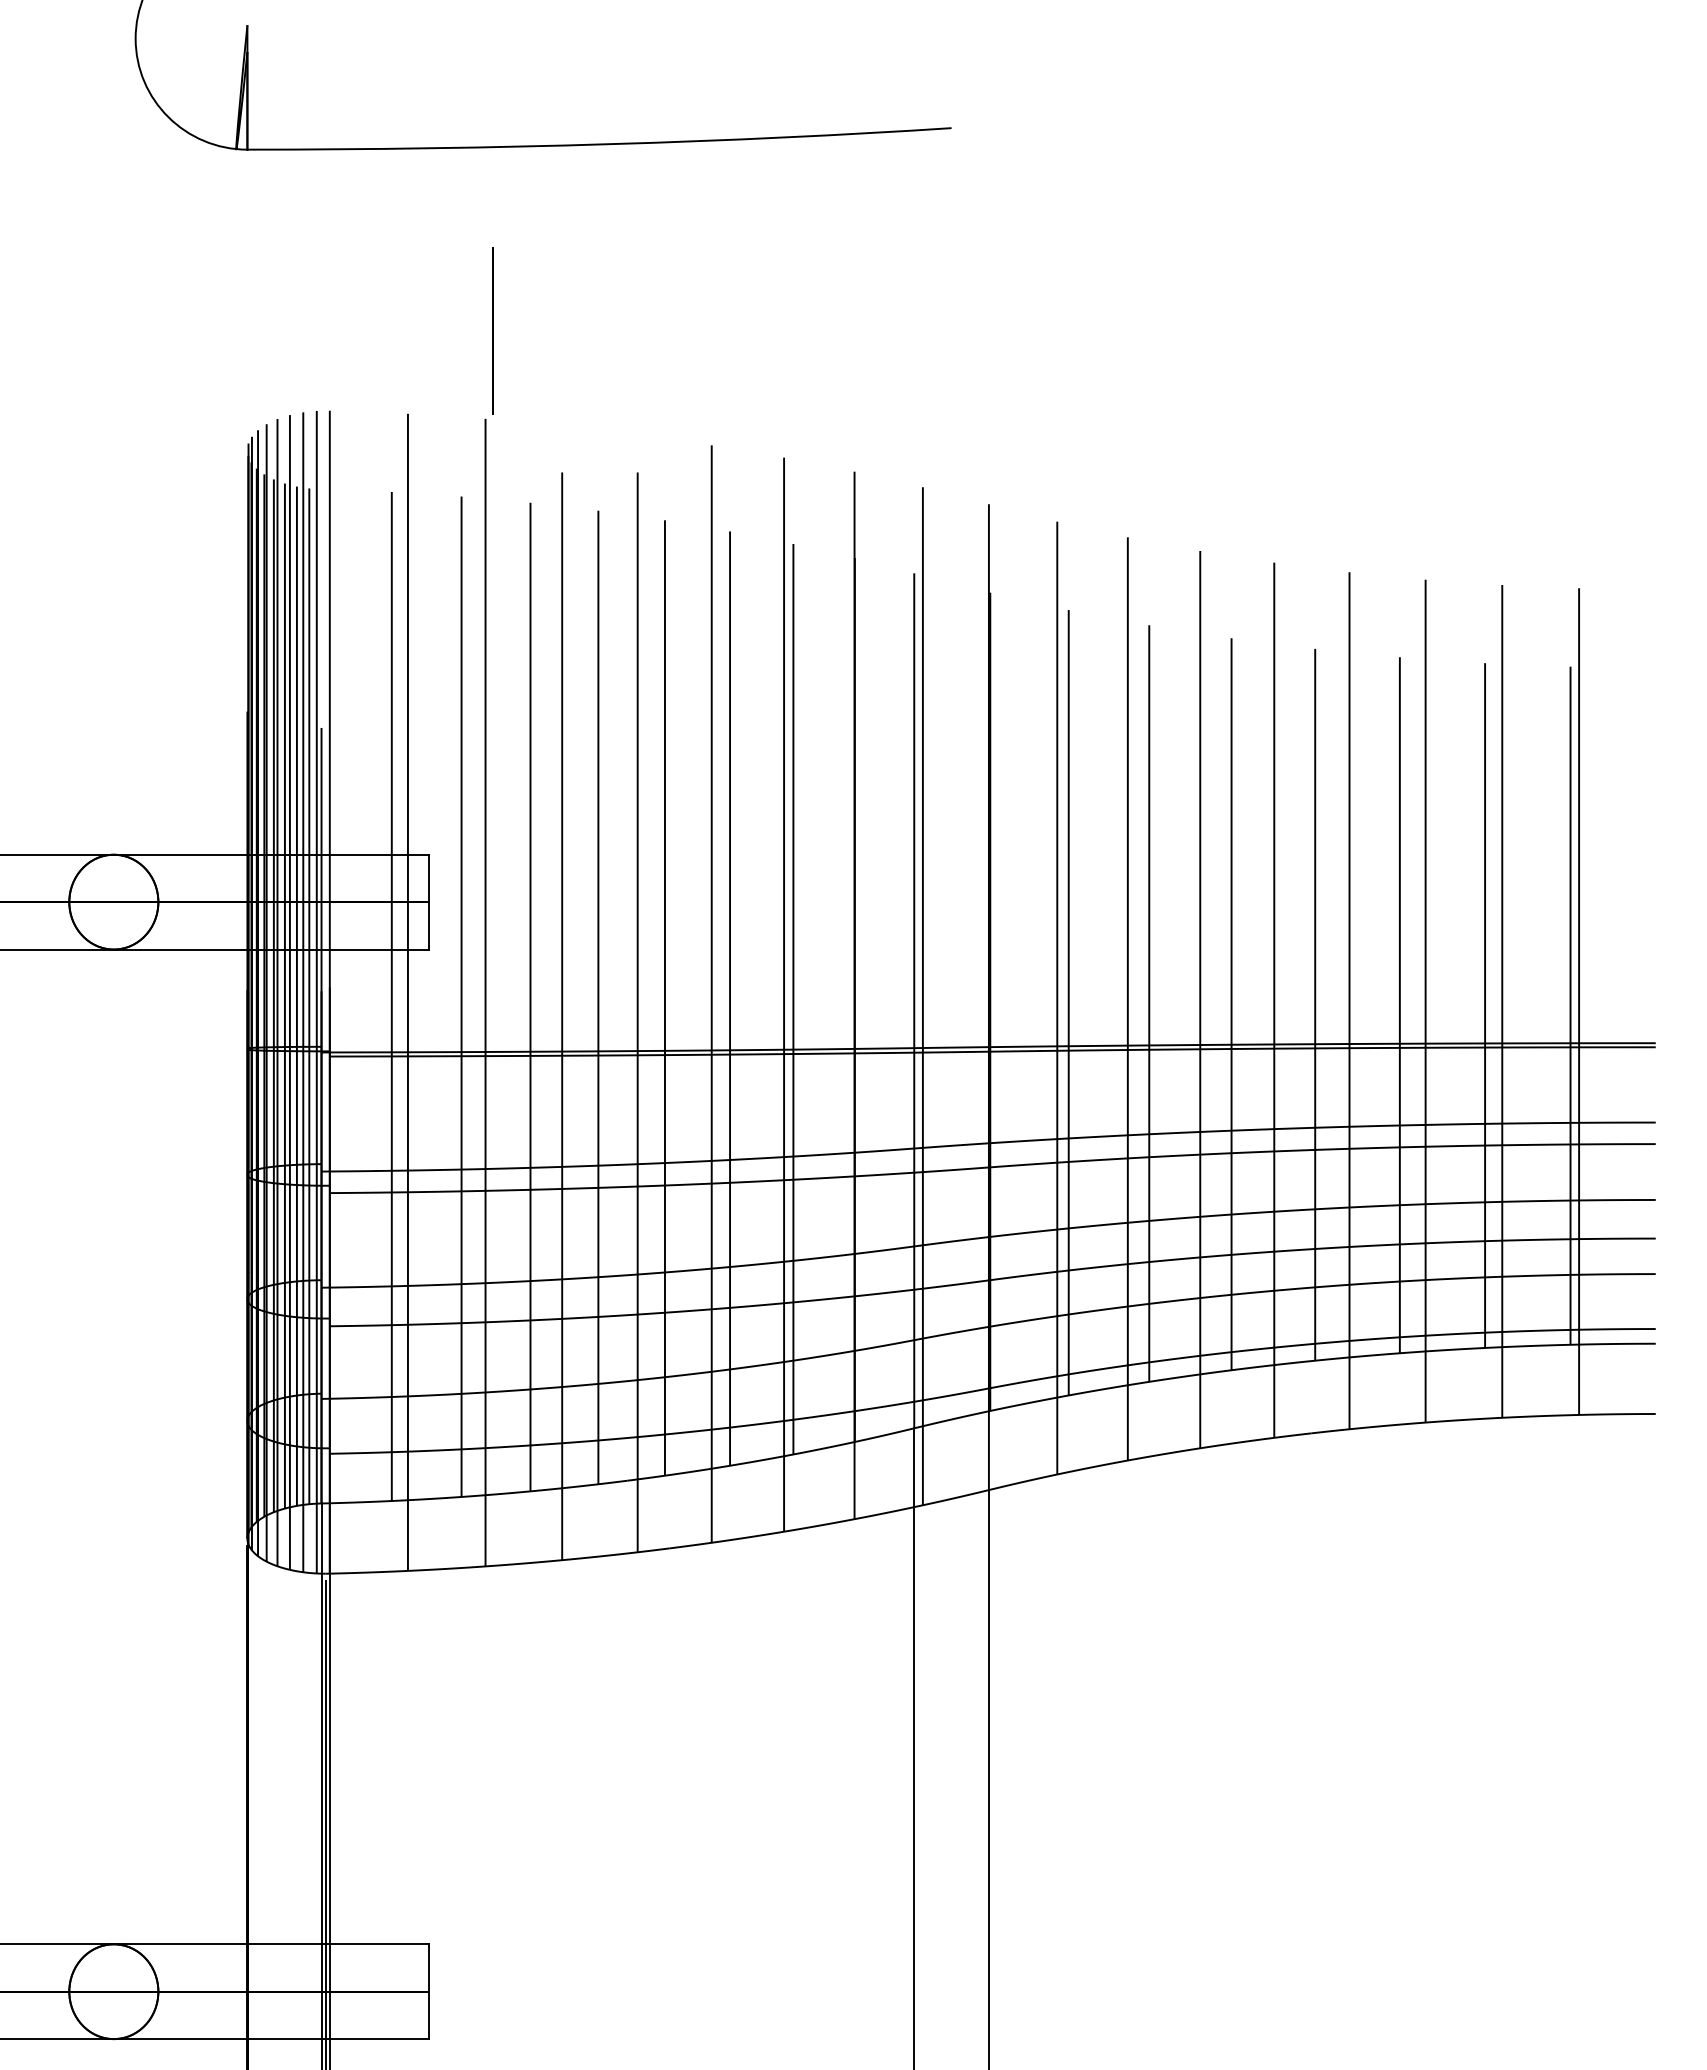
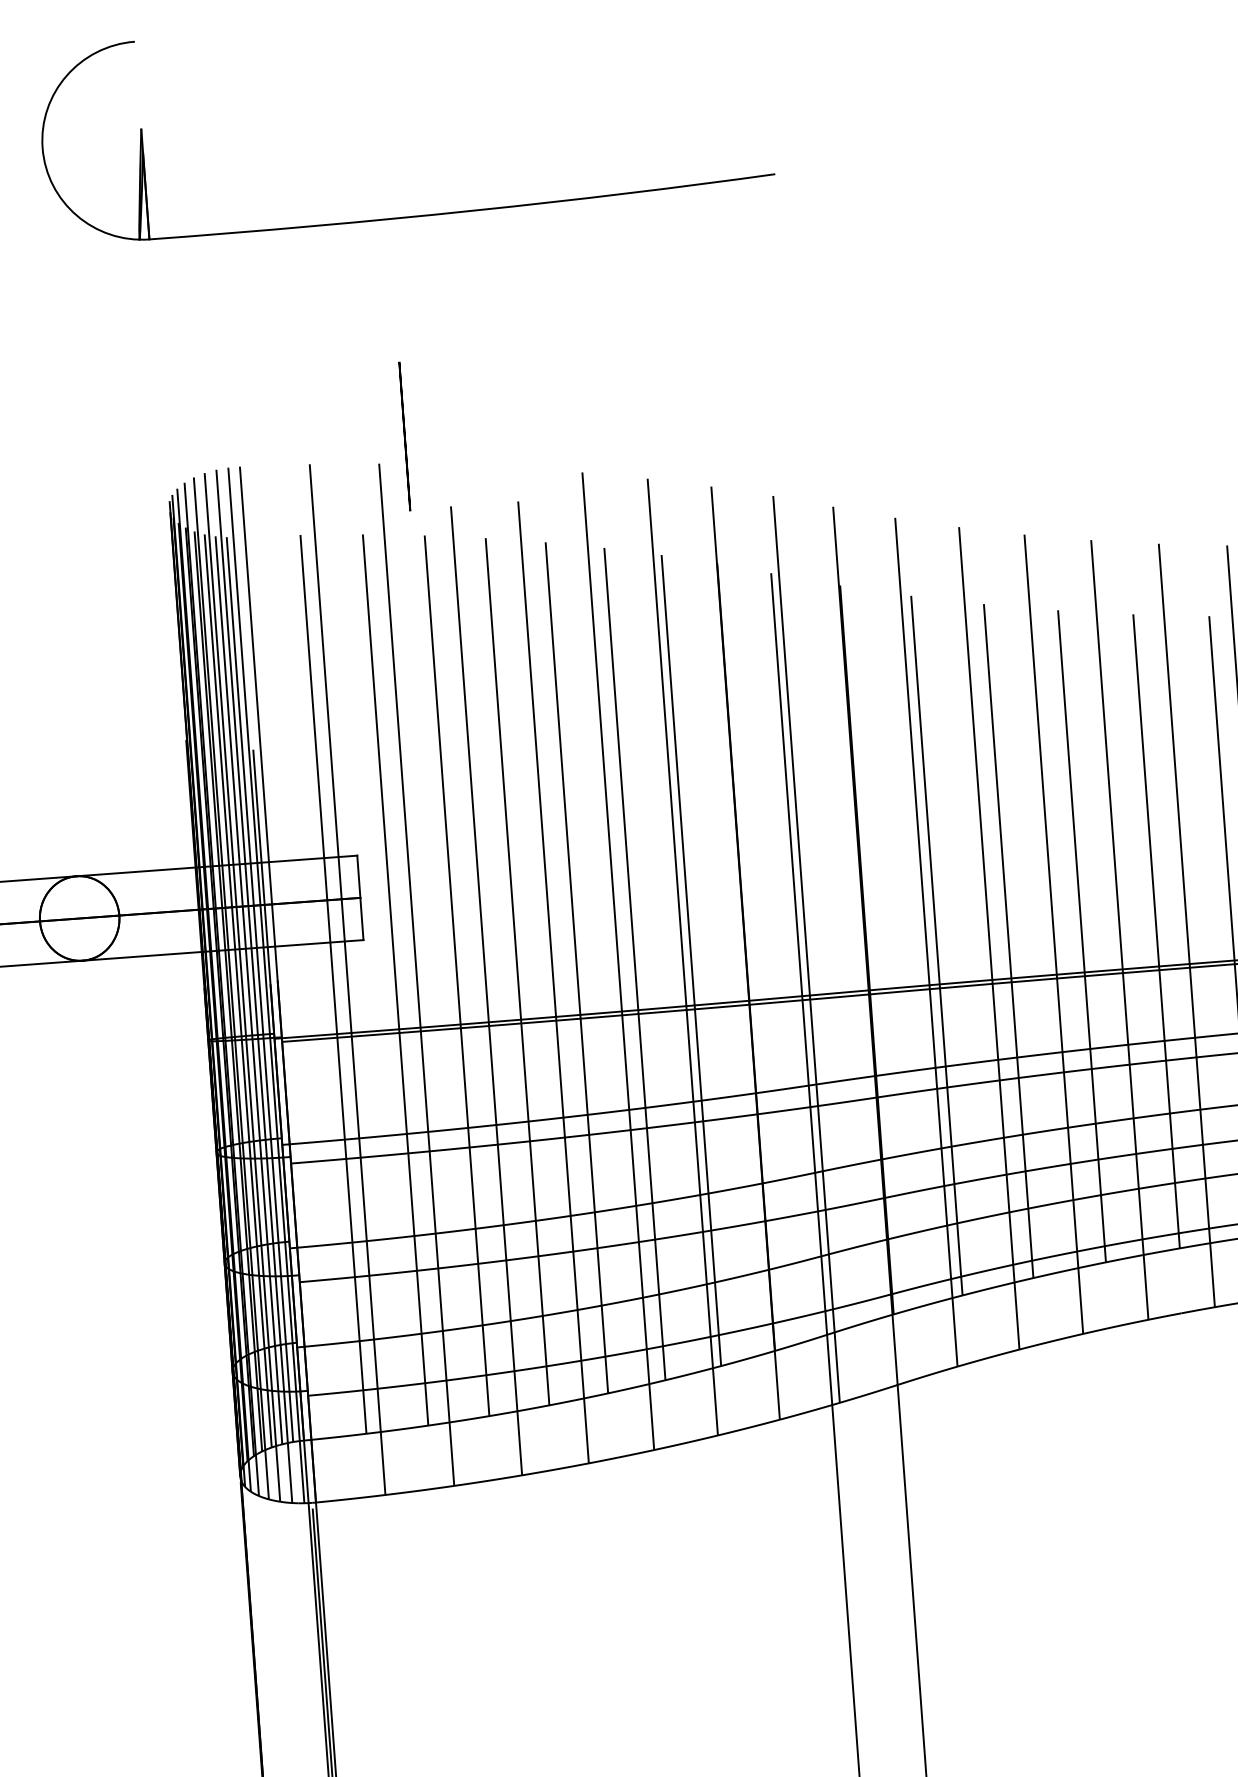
line: (492, 330) -> (404, 436), moved

